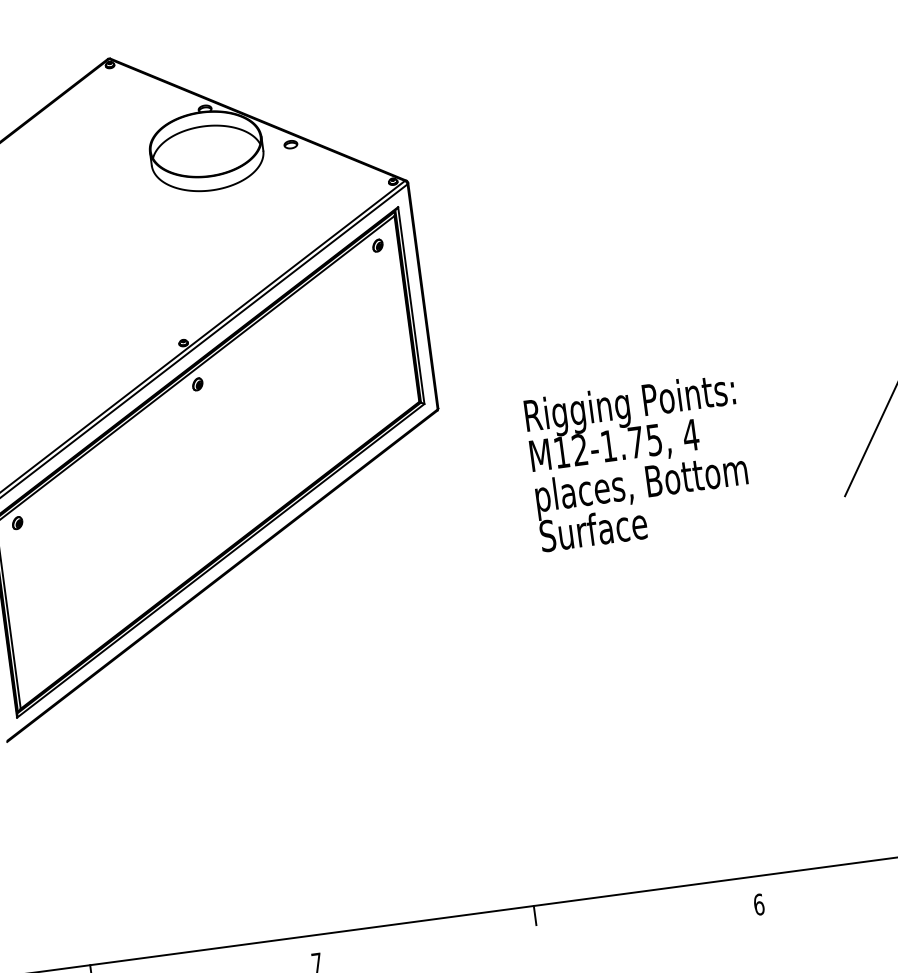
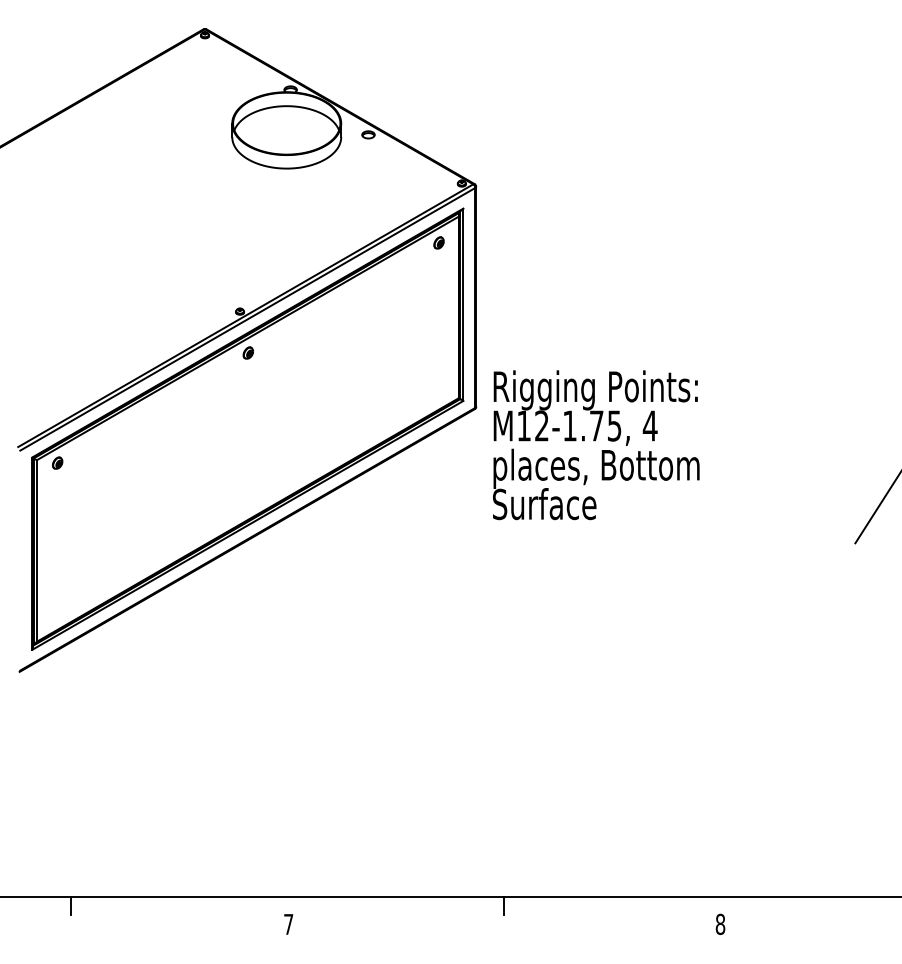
text: (638, 462) -> (596, 445), moved
text: (758, 903) -> (720, 923), 6 -> 8

